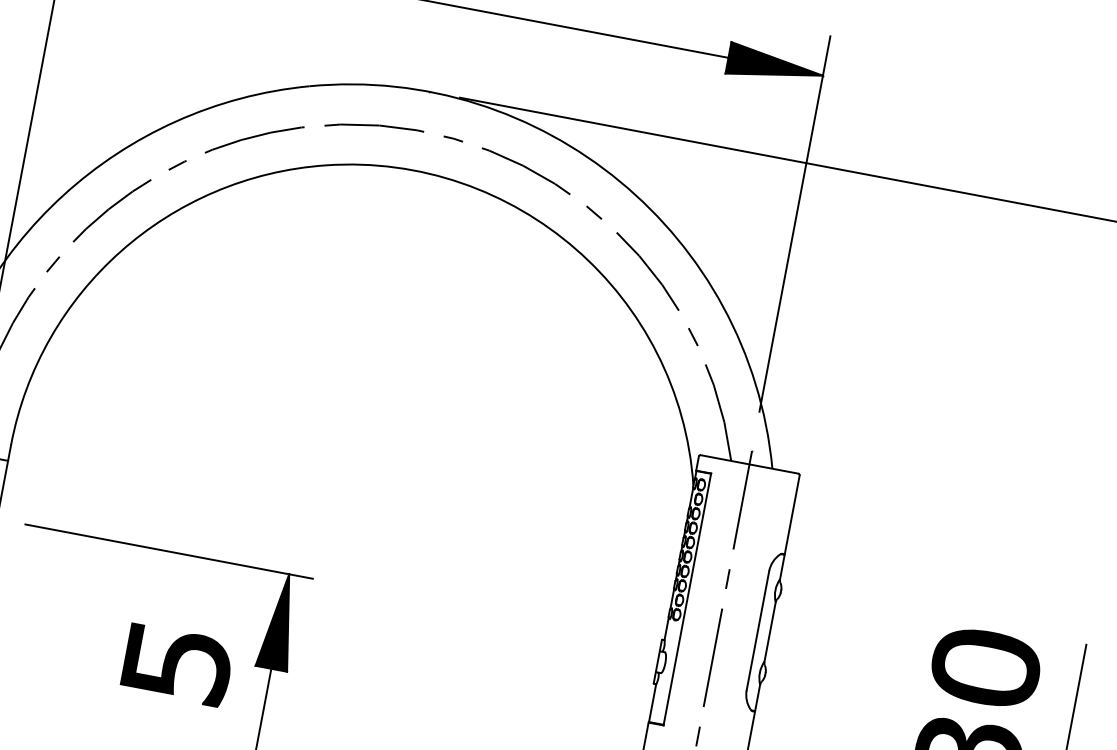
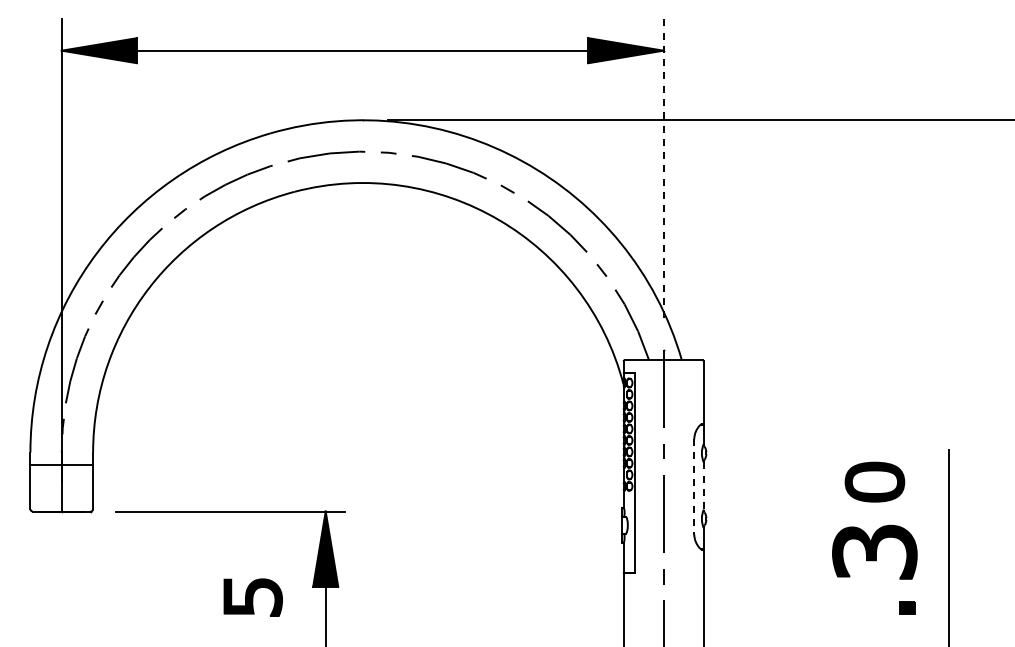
line: (794, 223) -> (663, 168), solid -> dashed
line: (758, 630) -> (694, 486), solid -> dashed
line: (769, 632) -> (703, 486), solid -> dashed
part: (178, 665) -> (253, 597), size x0.7
part: (985, 666) -> (874, 481), size x0.7

